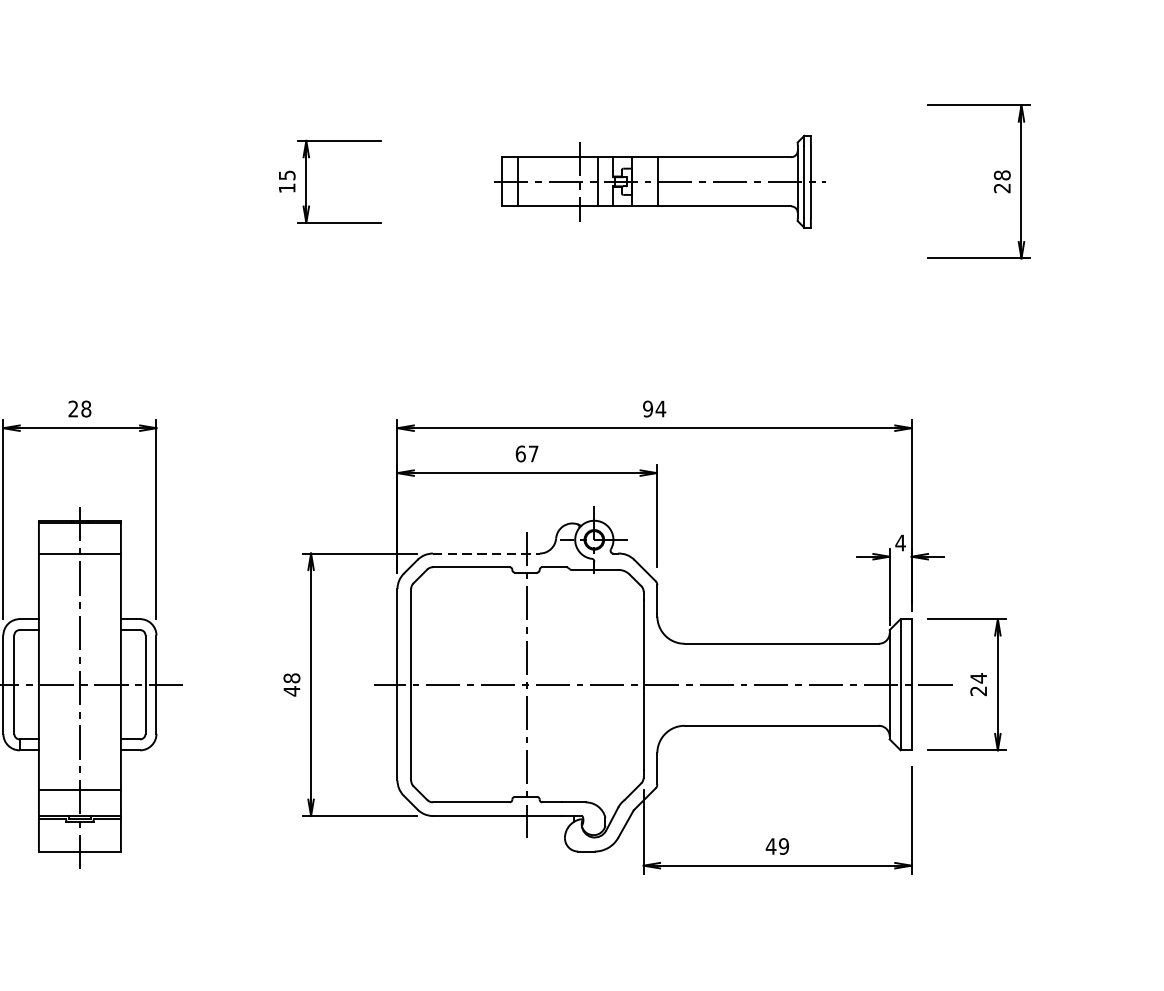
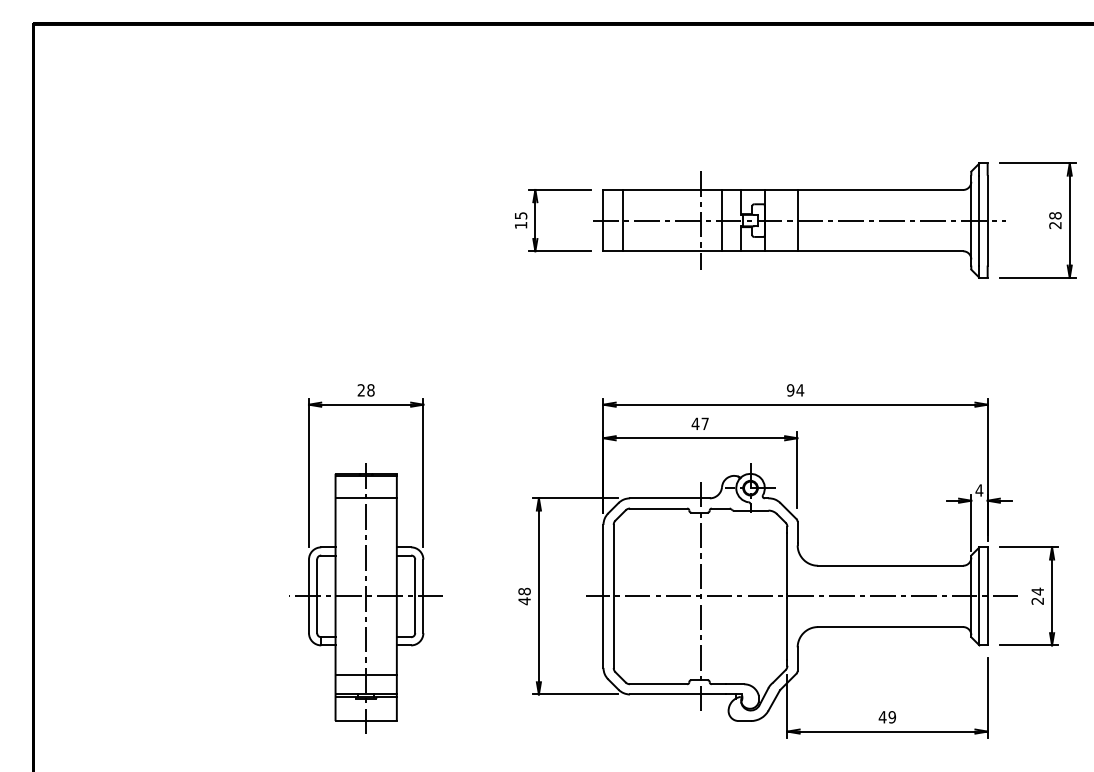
part: (659, 181) -> (799, 220), size x1.67
text: (520, 453) -> (695, 423), 67 -> 47
line: (485, 553) -> (669, 498), dashed -> solid

